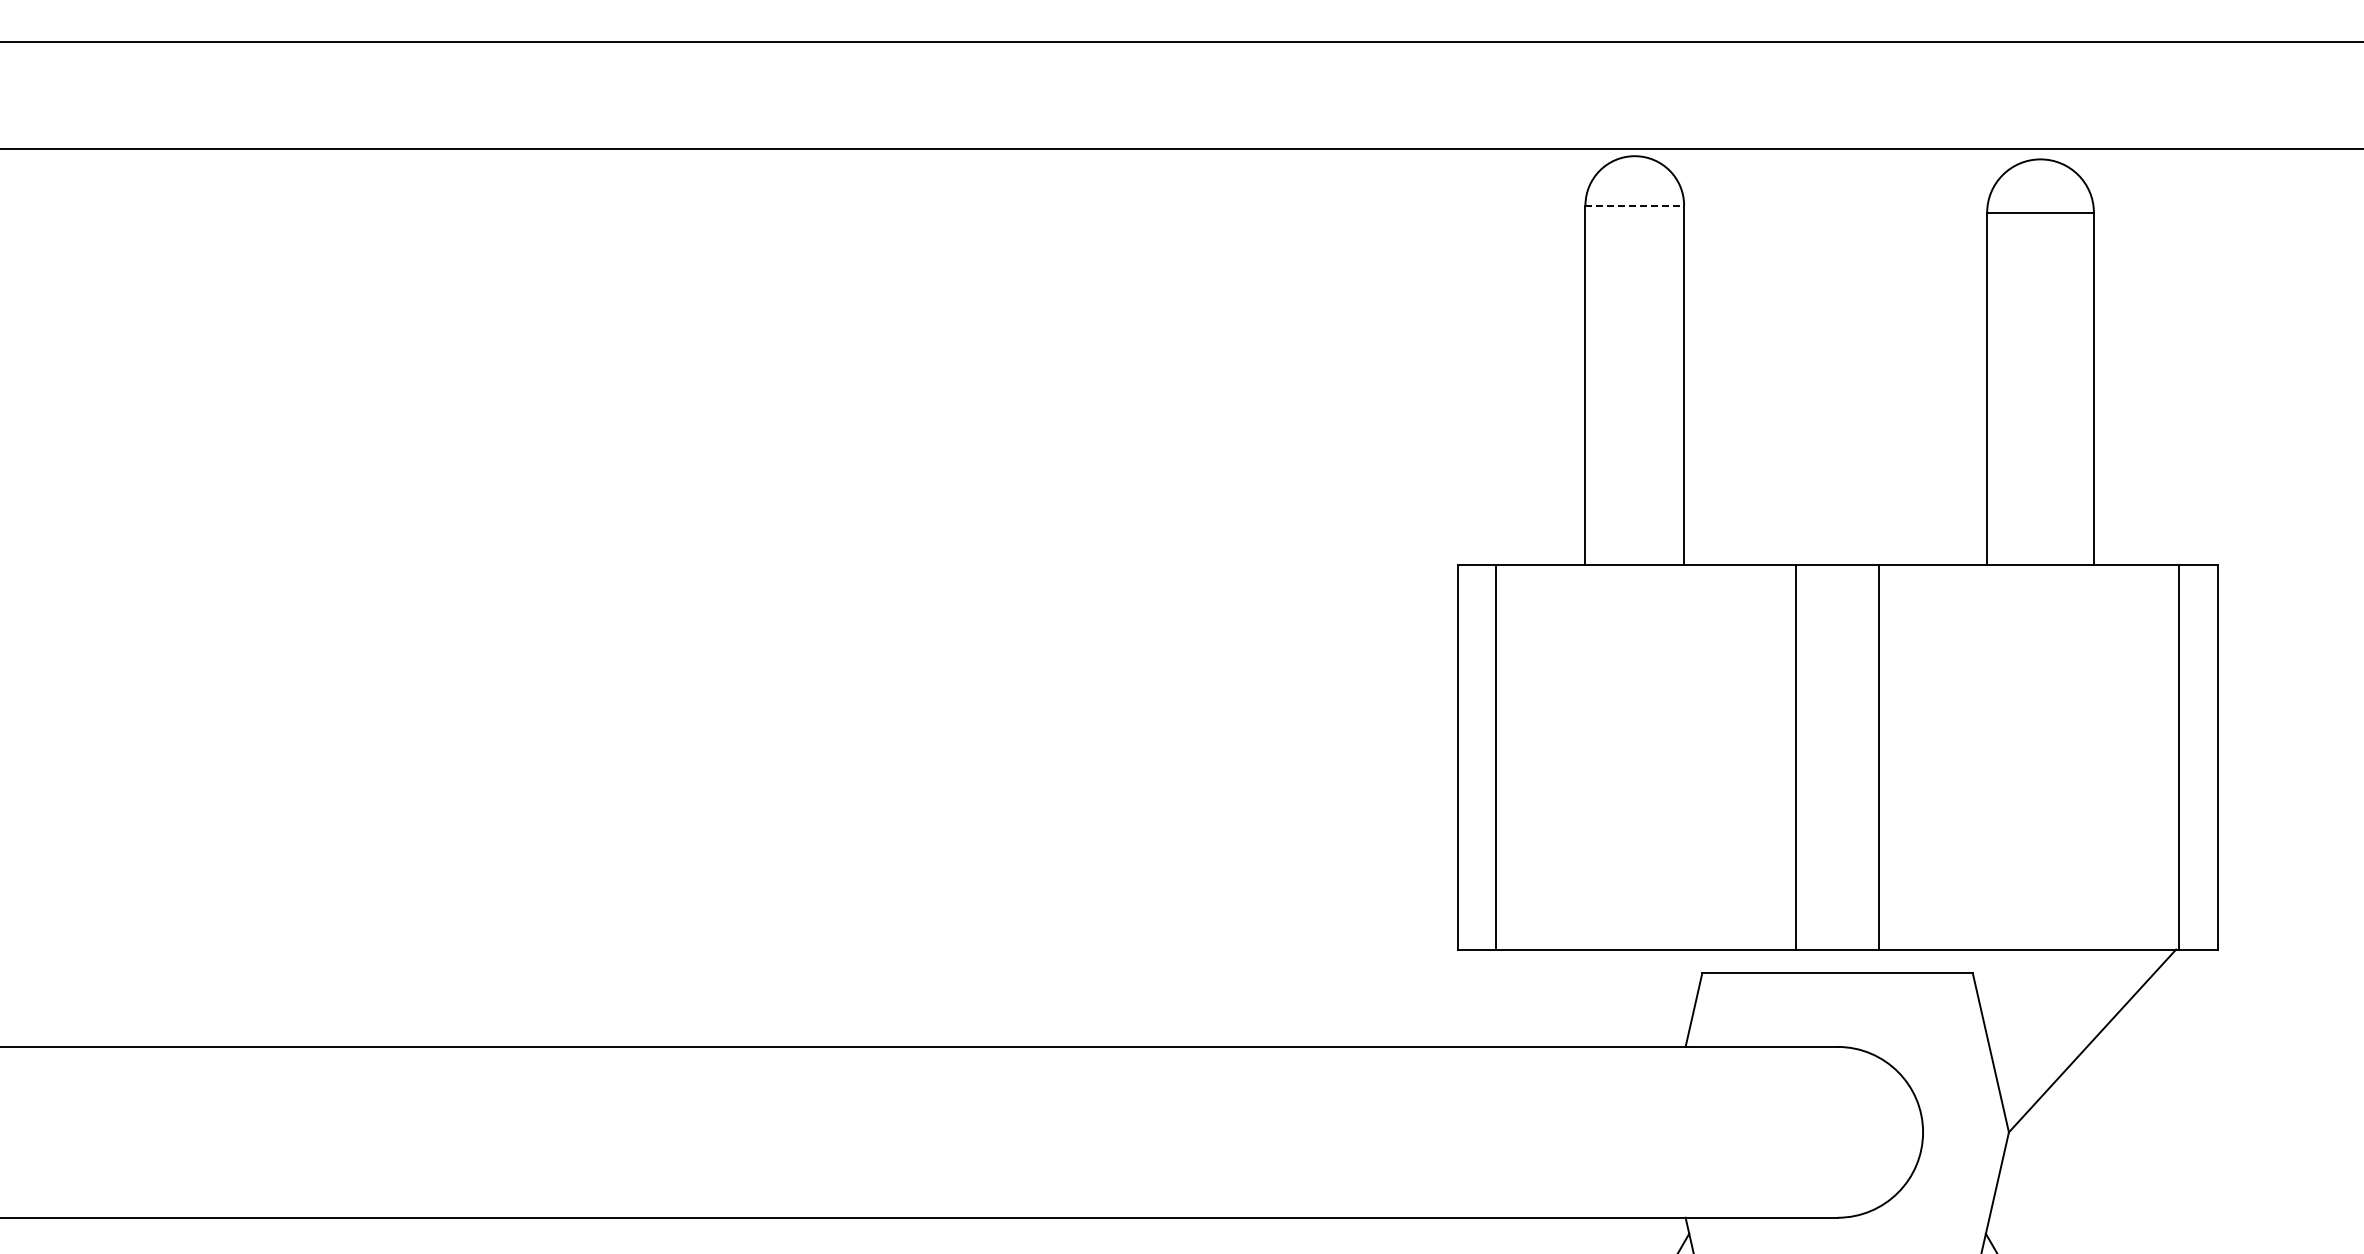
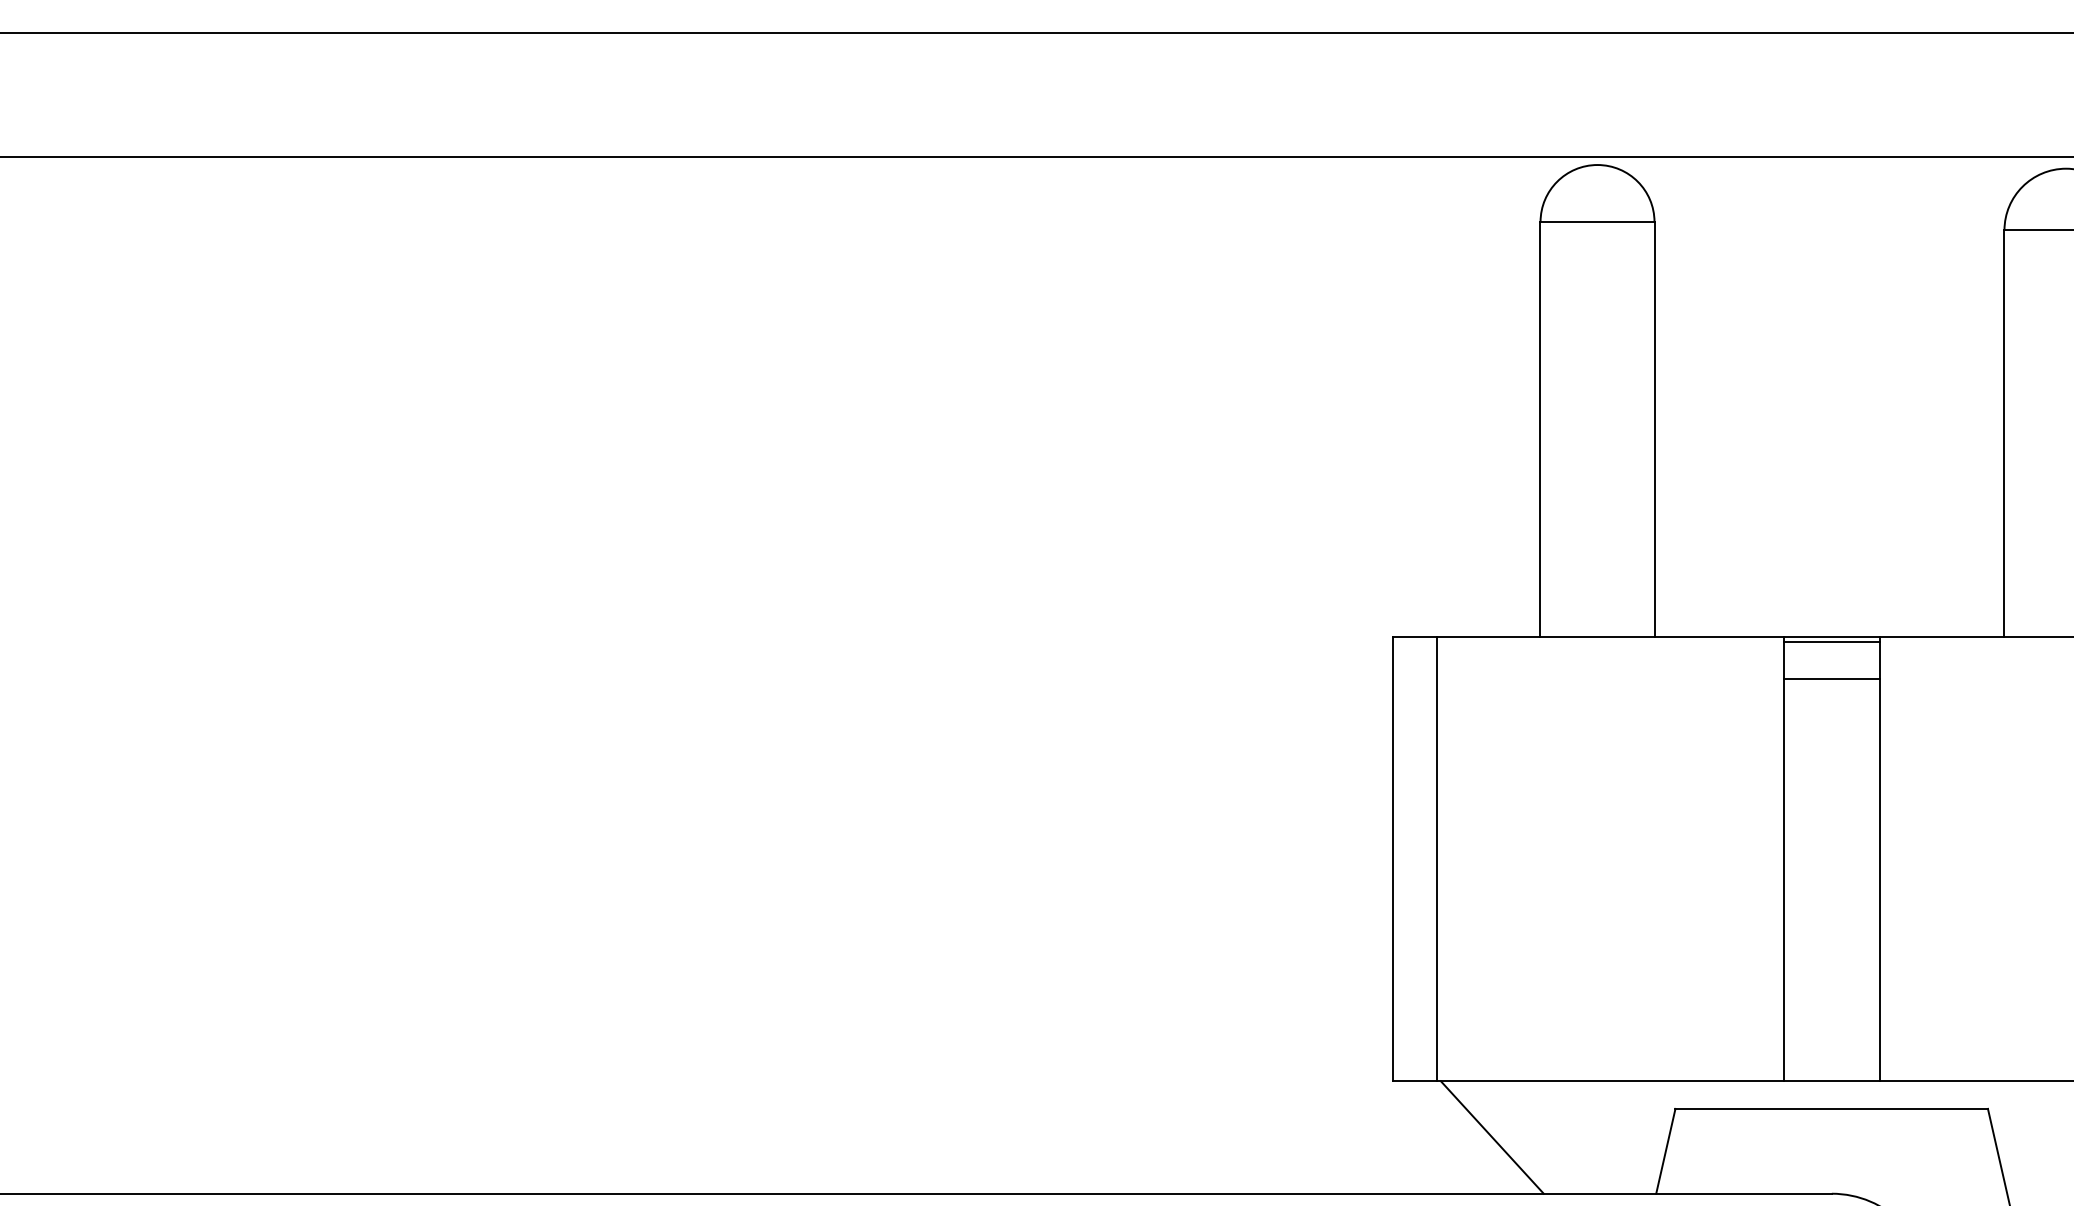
line: (1635, 205) -> (1598, 221), dashed -> solid
line: (1837, 569) -> (1831, 642), added
line: (1837, 601) -> (1831, 679), added
line: (1543, 997) -> (1492, 1136), added

